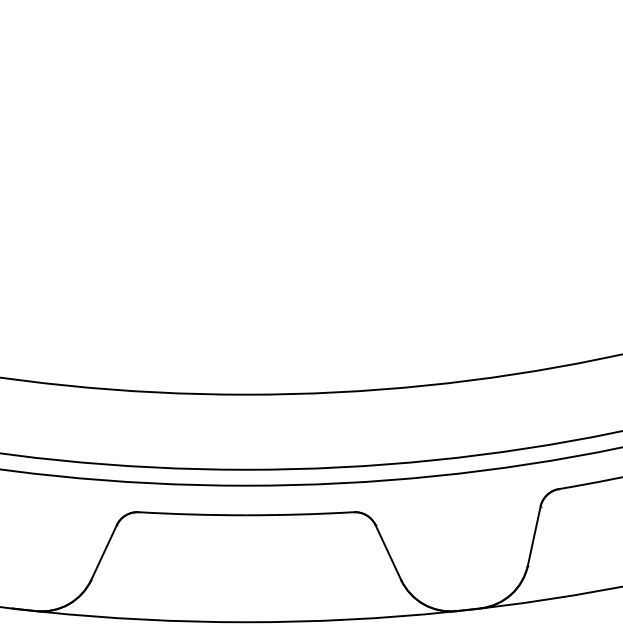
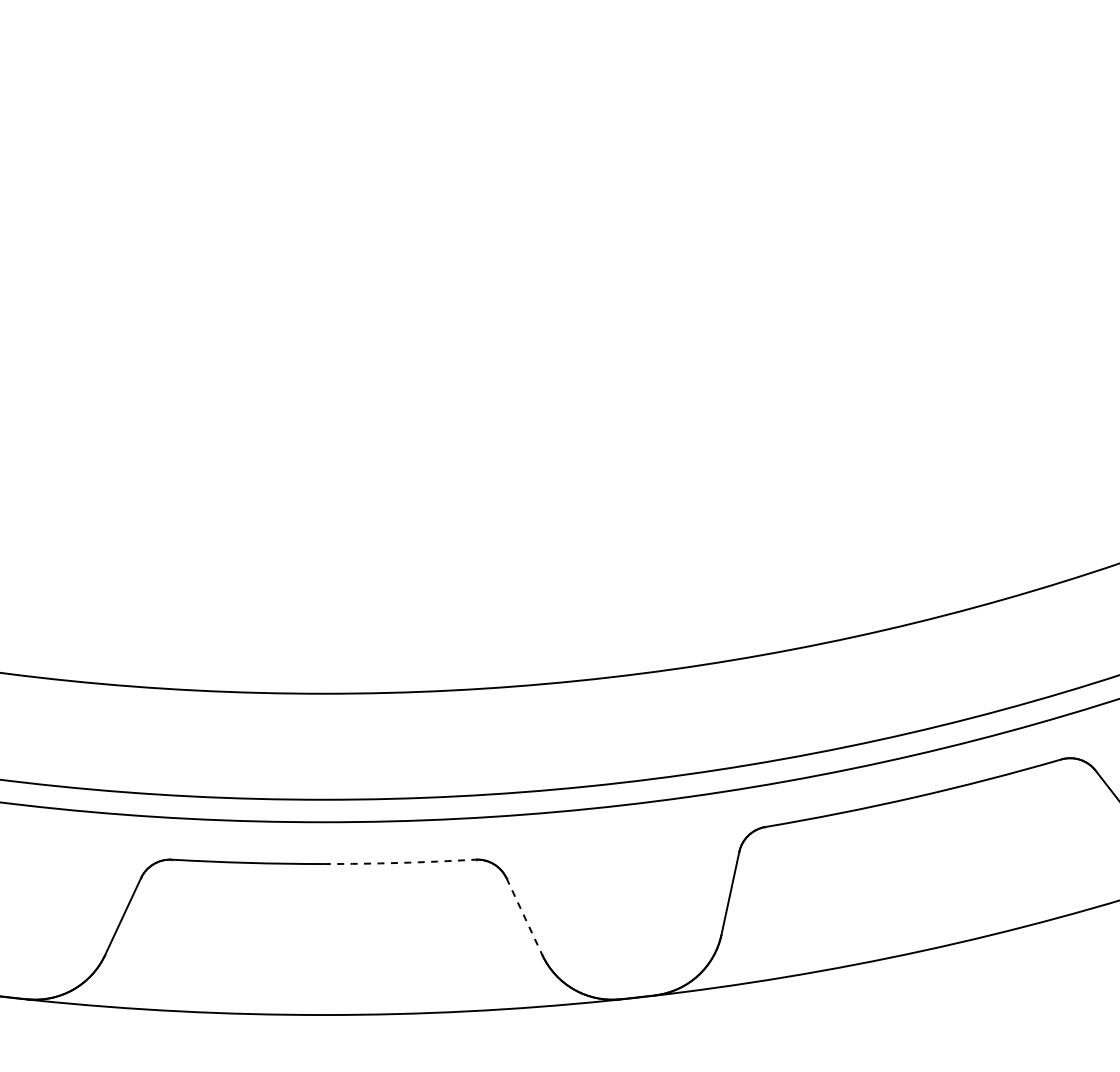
arc: (299, 514) -> (399, 862), solid -> dashed
line: (388, 553) -> (524, 917), solid -> dashed

